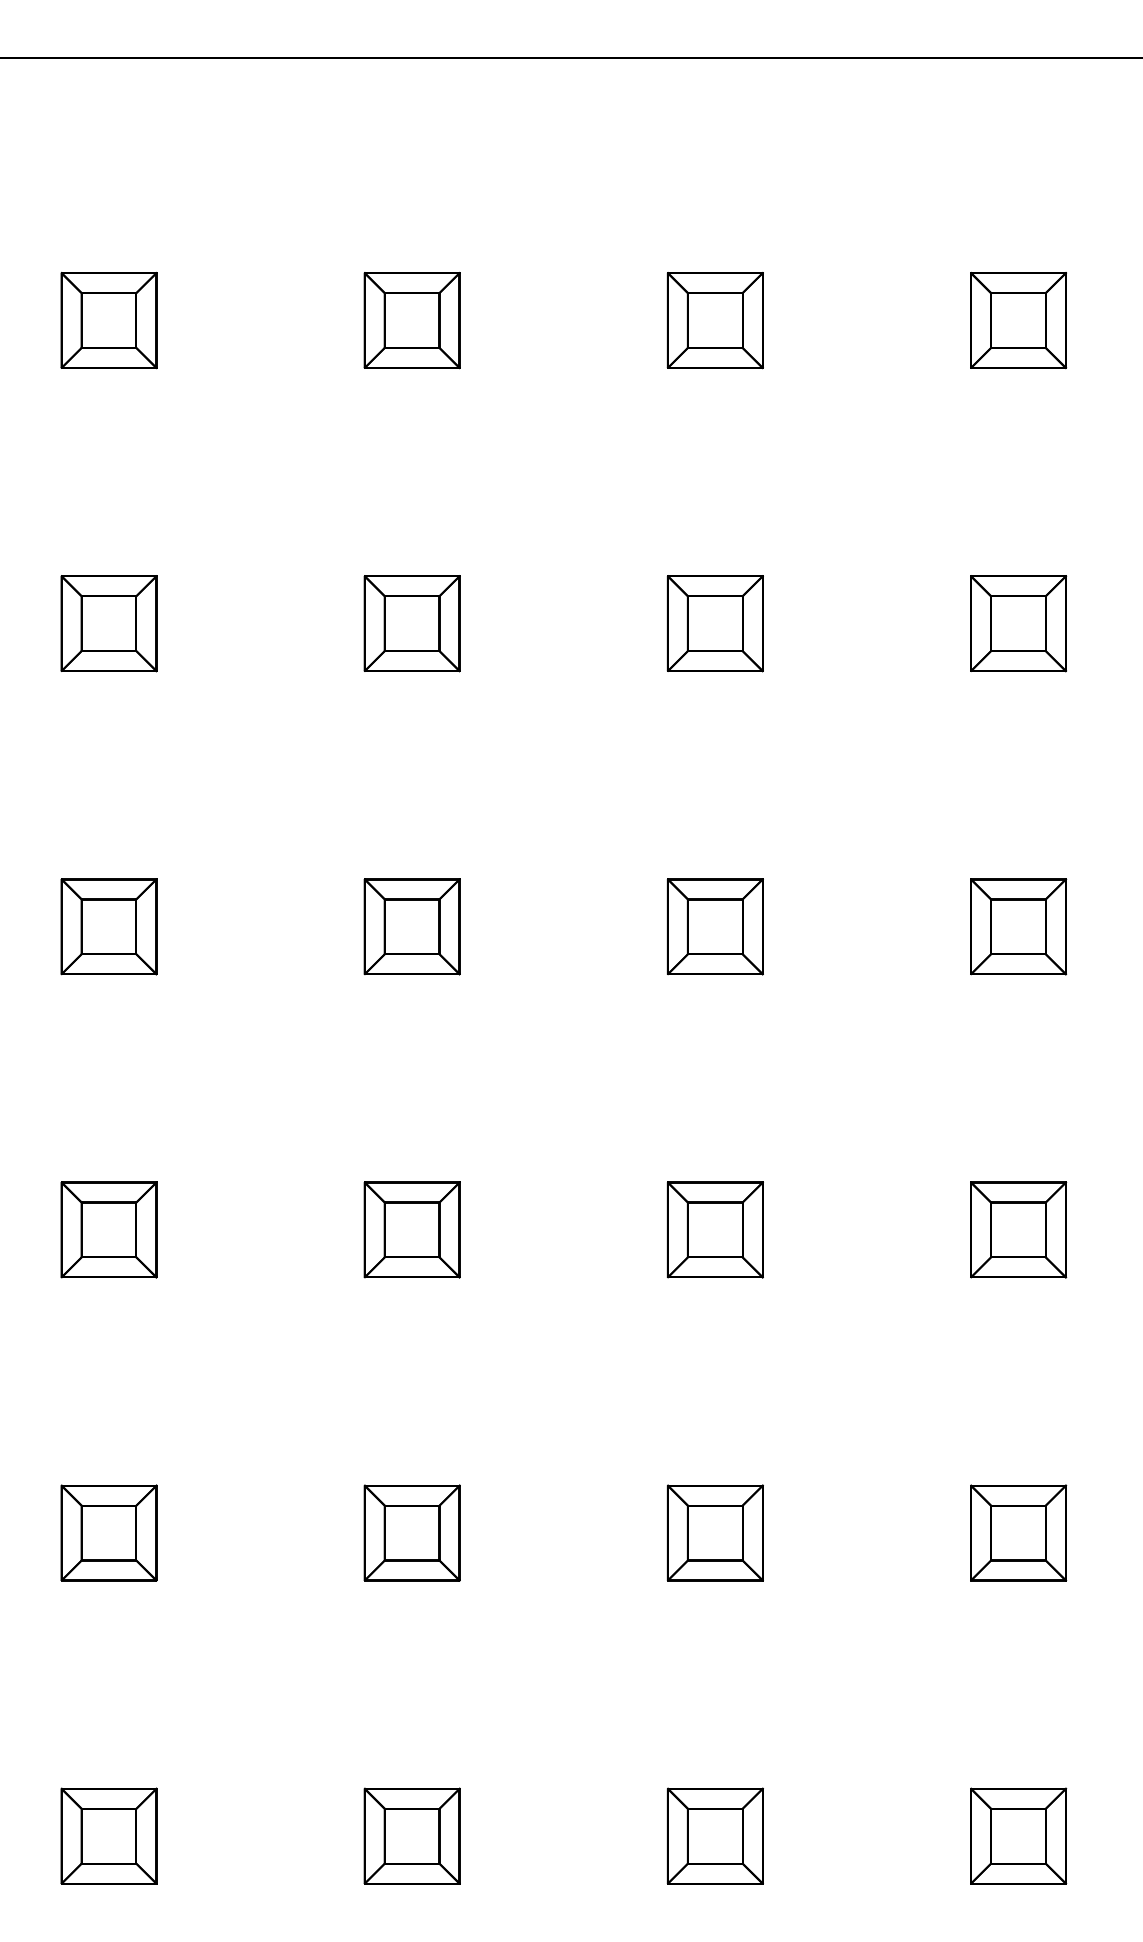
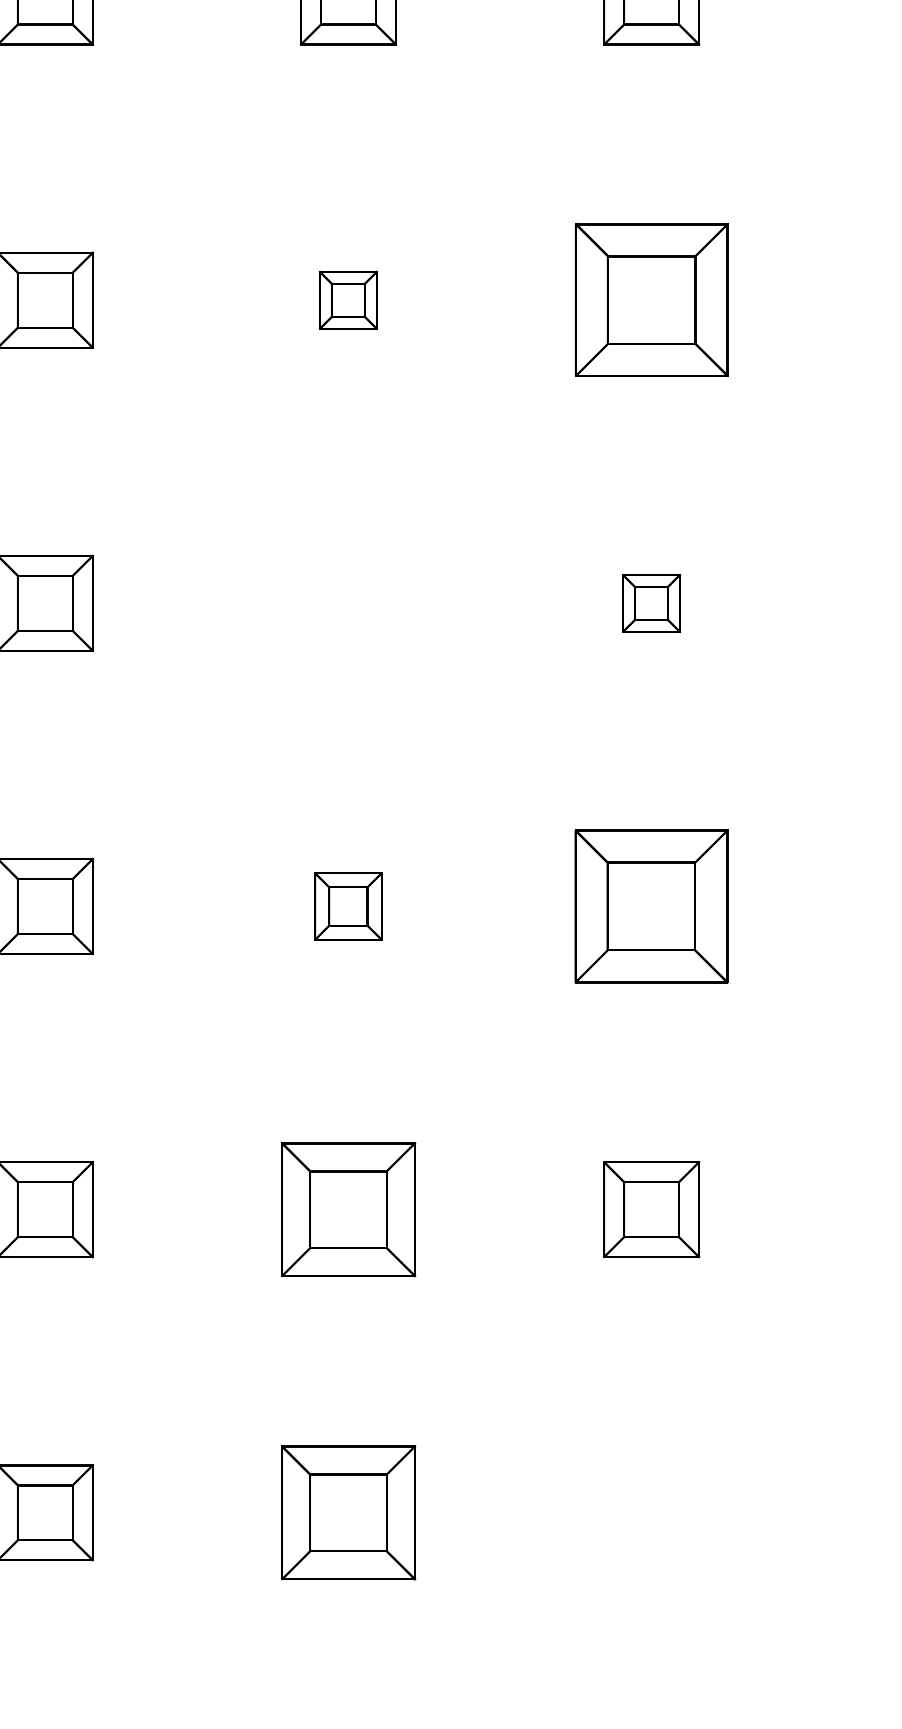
part: (411, 623) -> (347, 300), size x0.6
part: (714, 623) -> (650, 300), size x1.6
part: (411, 926) -> (347, 603), removed
part: (714, 926) -> (650, 603), size x0.6
part: (411, 1229) -> (347, 906), size x0.7
part: (715, 1229) -> (651, 906), size x1.6
part: (411, 1532) -> (347, 1209), size x1.4
part: (411, 1835) -> (347, 1512), size x1.4
part: (714, 1835) -> (650, 1512), removed

